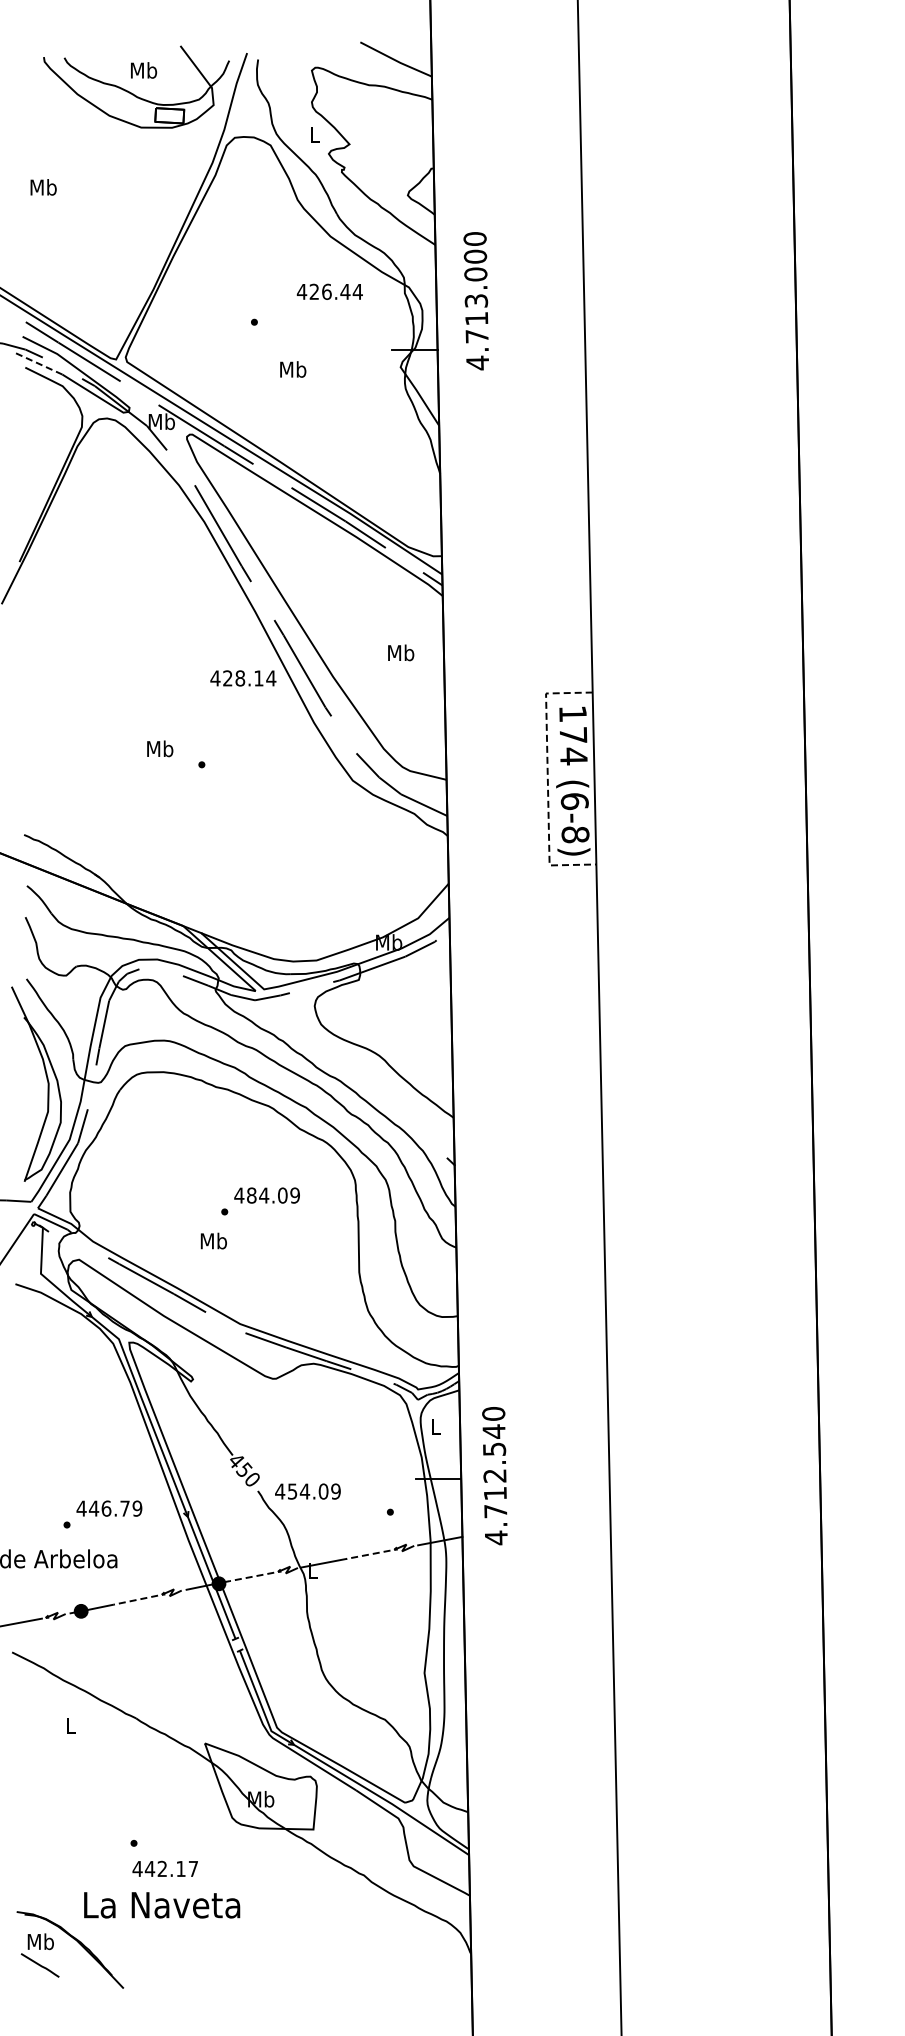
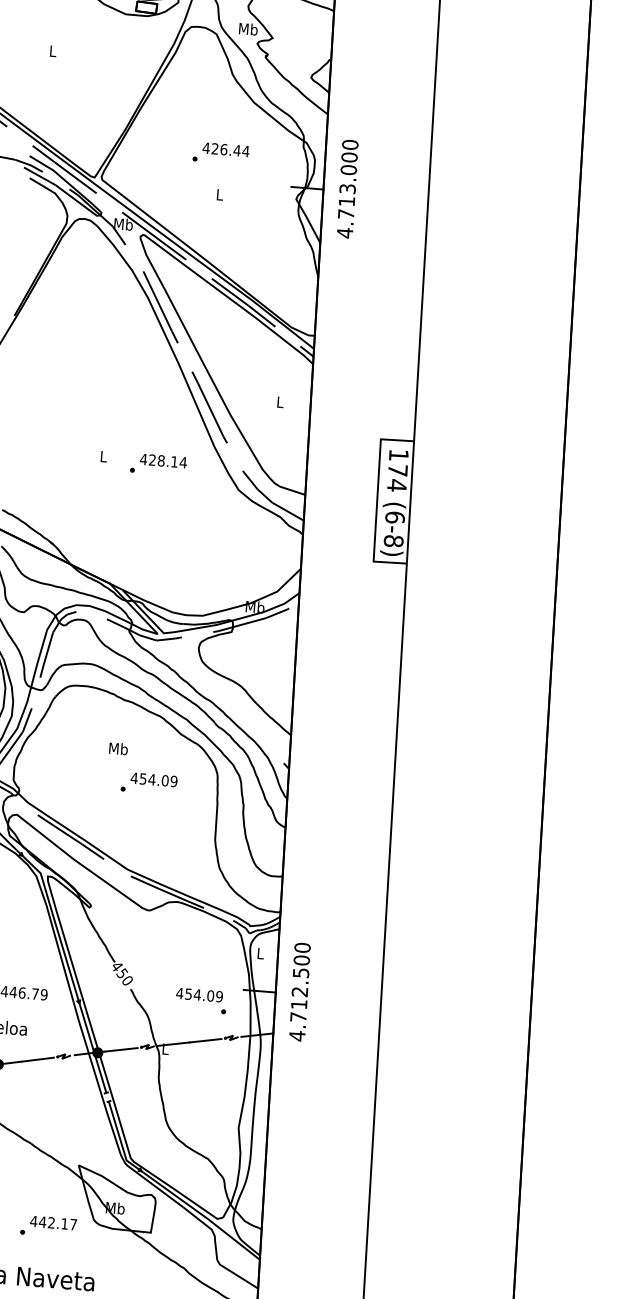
text: (314, 134) -> (248, 29), L -> Mb
text: (43, 187) -> (52, 51), Mb -> L
text: (329, 291) -> (225, 149), moved
text: (475, 301) -> (347, 189), moved
line: (38, 363) -> (39, 175), dashed -> solid
text: (293, 369) -> (220, 194), Mb -> L
text: (401, 652) -> (280, 401), Mb -> L
text: (243, 678) -> (163, 461), moved
text: (160, 748) -> (103, 456), Mb -> L
line: (547, 779) -> (377, 500), dashed -> solid
text: (251, 1195) -> (143, 778), 484.09 -> 454.09
text: (213, 1240) -> (118, 748), moved
text: (493, 1431) -> (301, 960), 4.712.540 -> 4.712.500
text: (307, 1491) -> (199, 995), moved
line: (368, 1554) -> (205, 1040), dashed -> solid
line: (252, 1576) -> (122, 1049), dashed -> solid
line: (135, 1600) -> (37, 1059), dashed -> solid
text: (164, 1868) -> (53, 1222), moved

